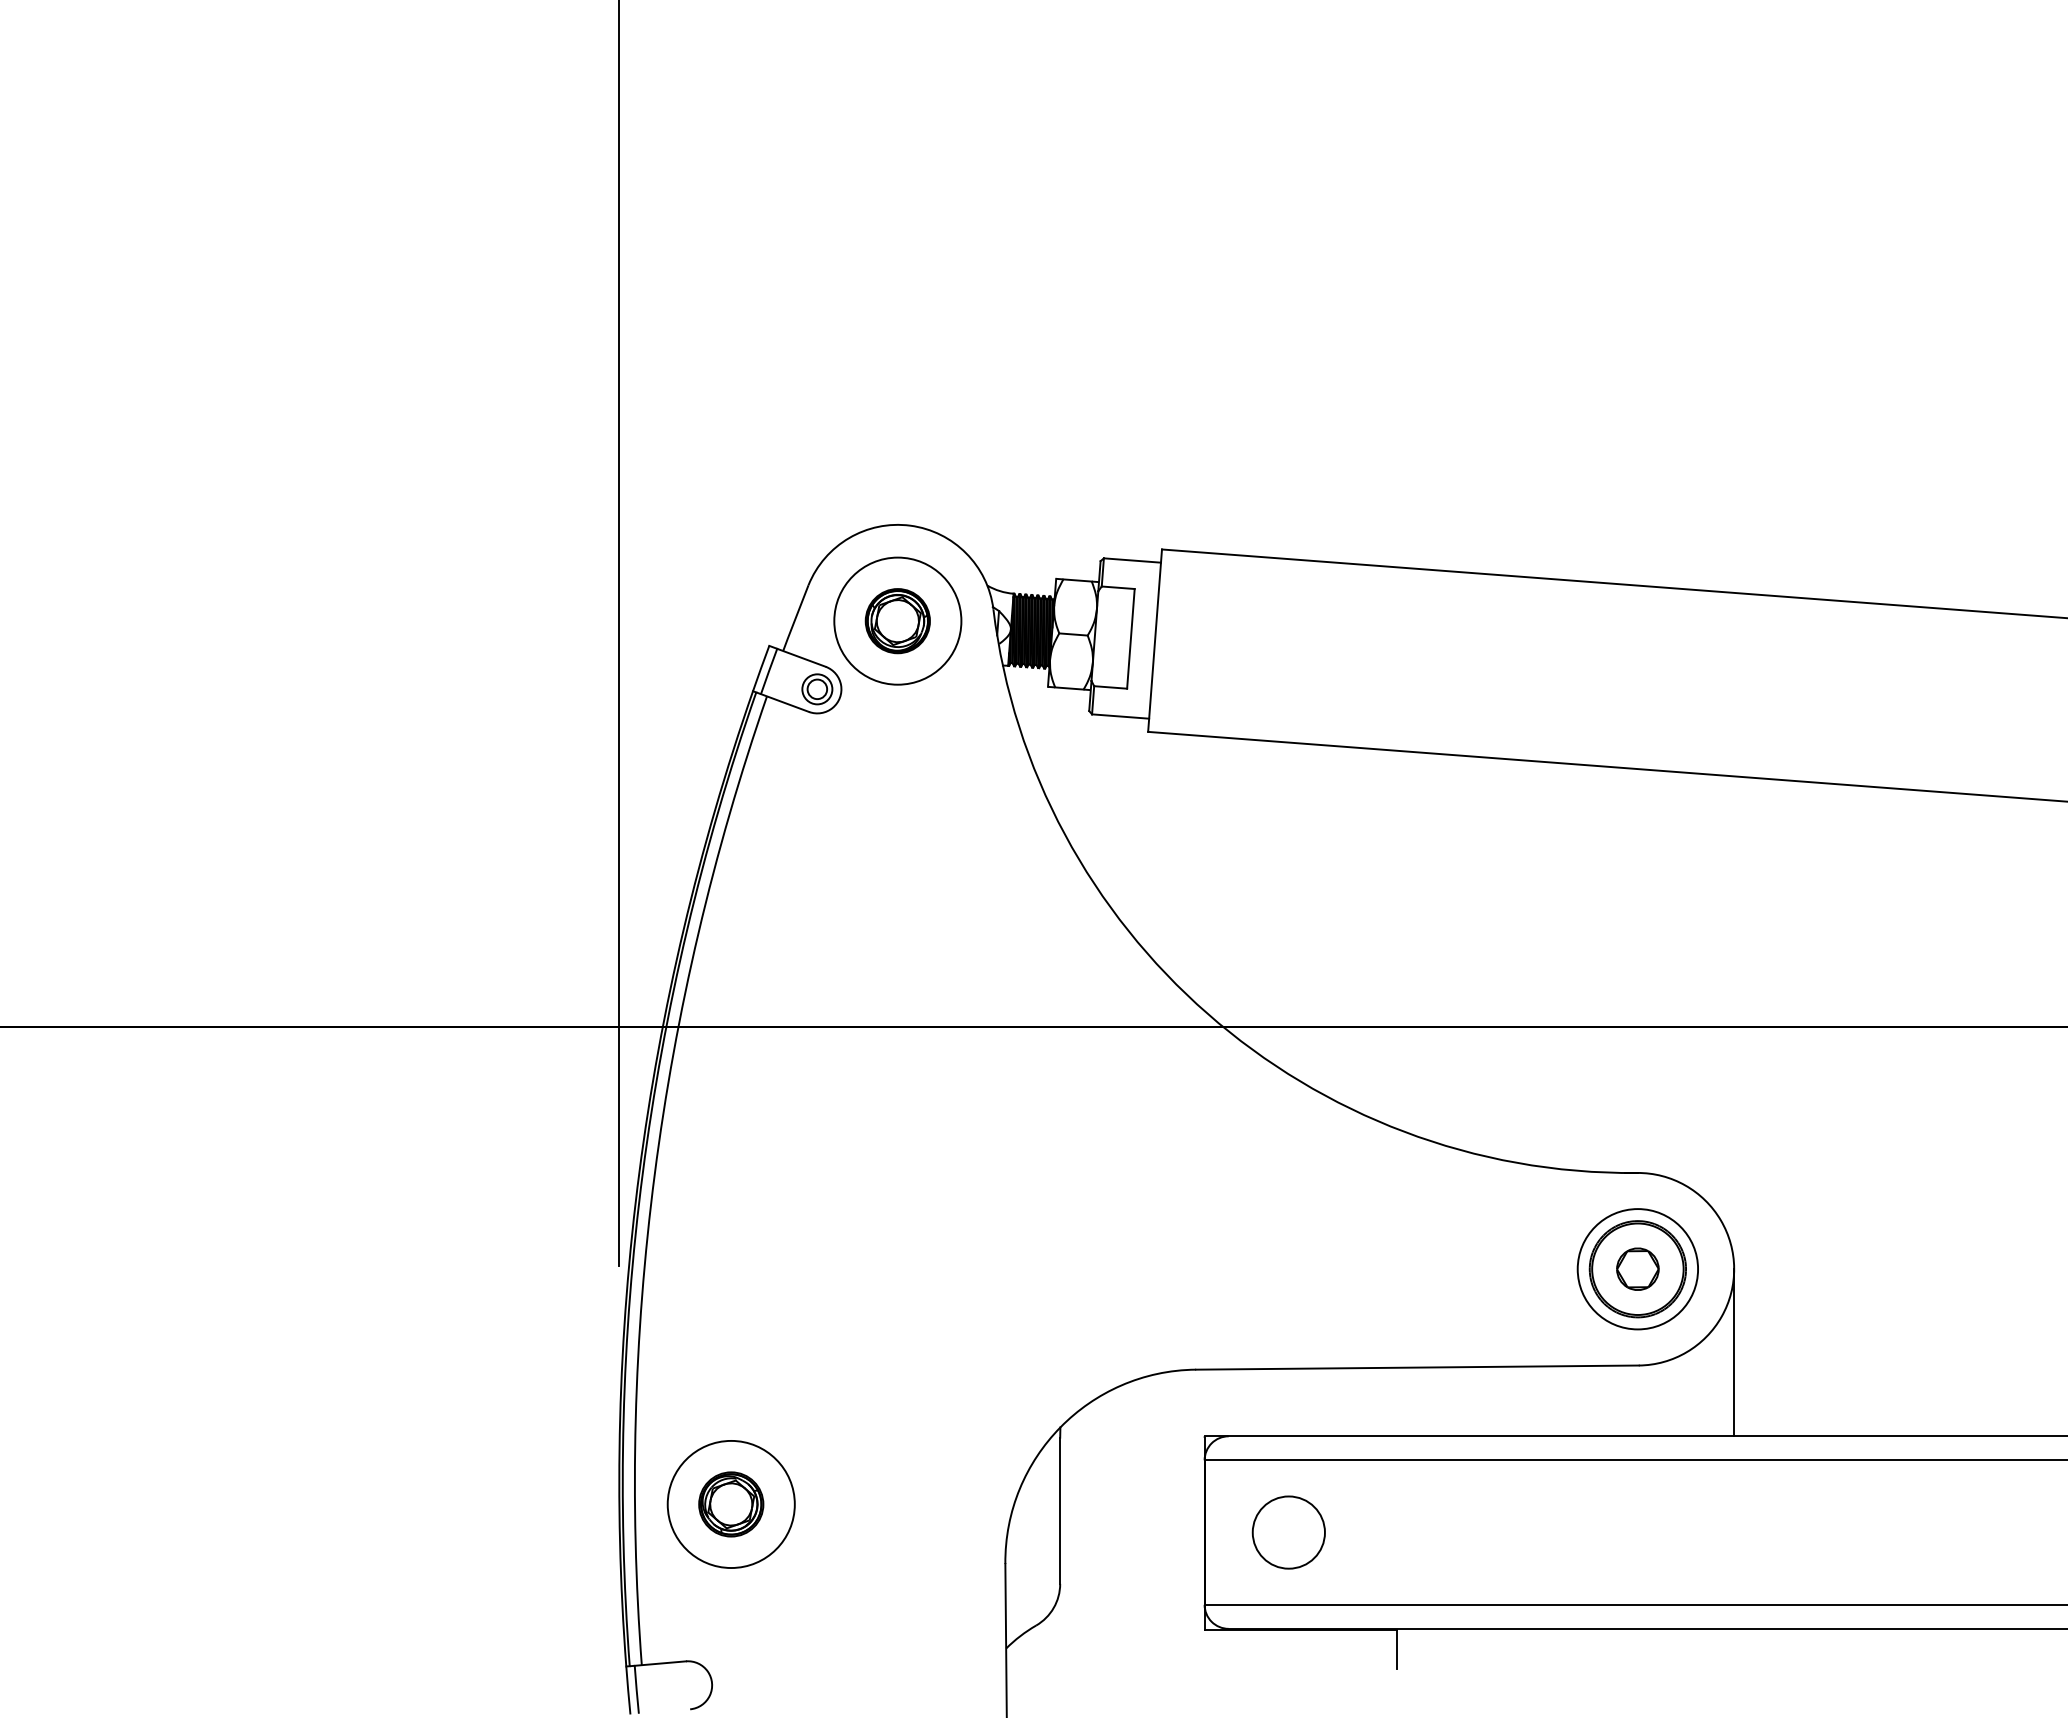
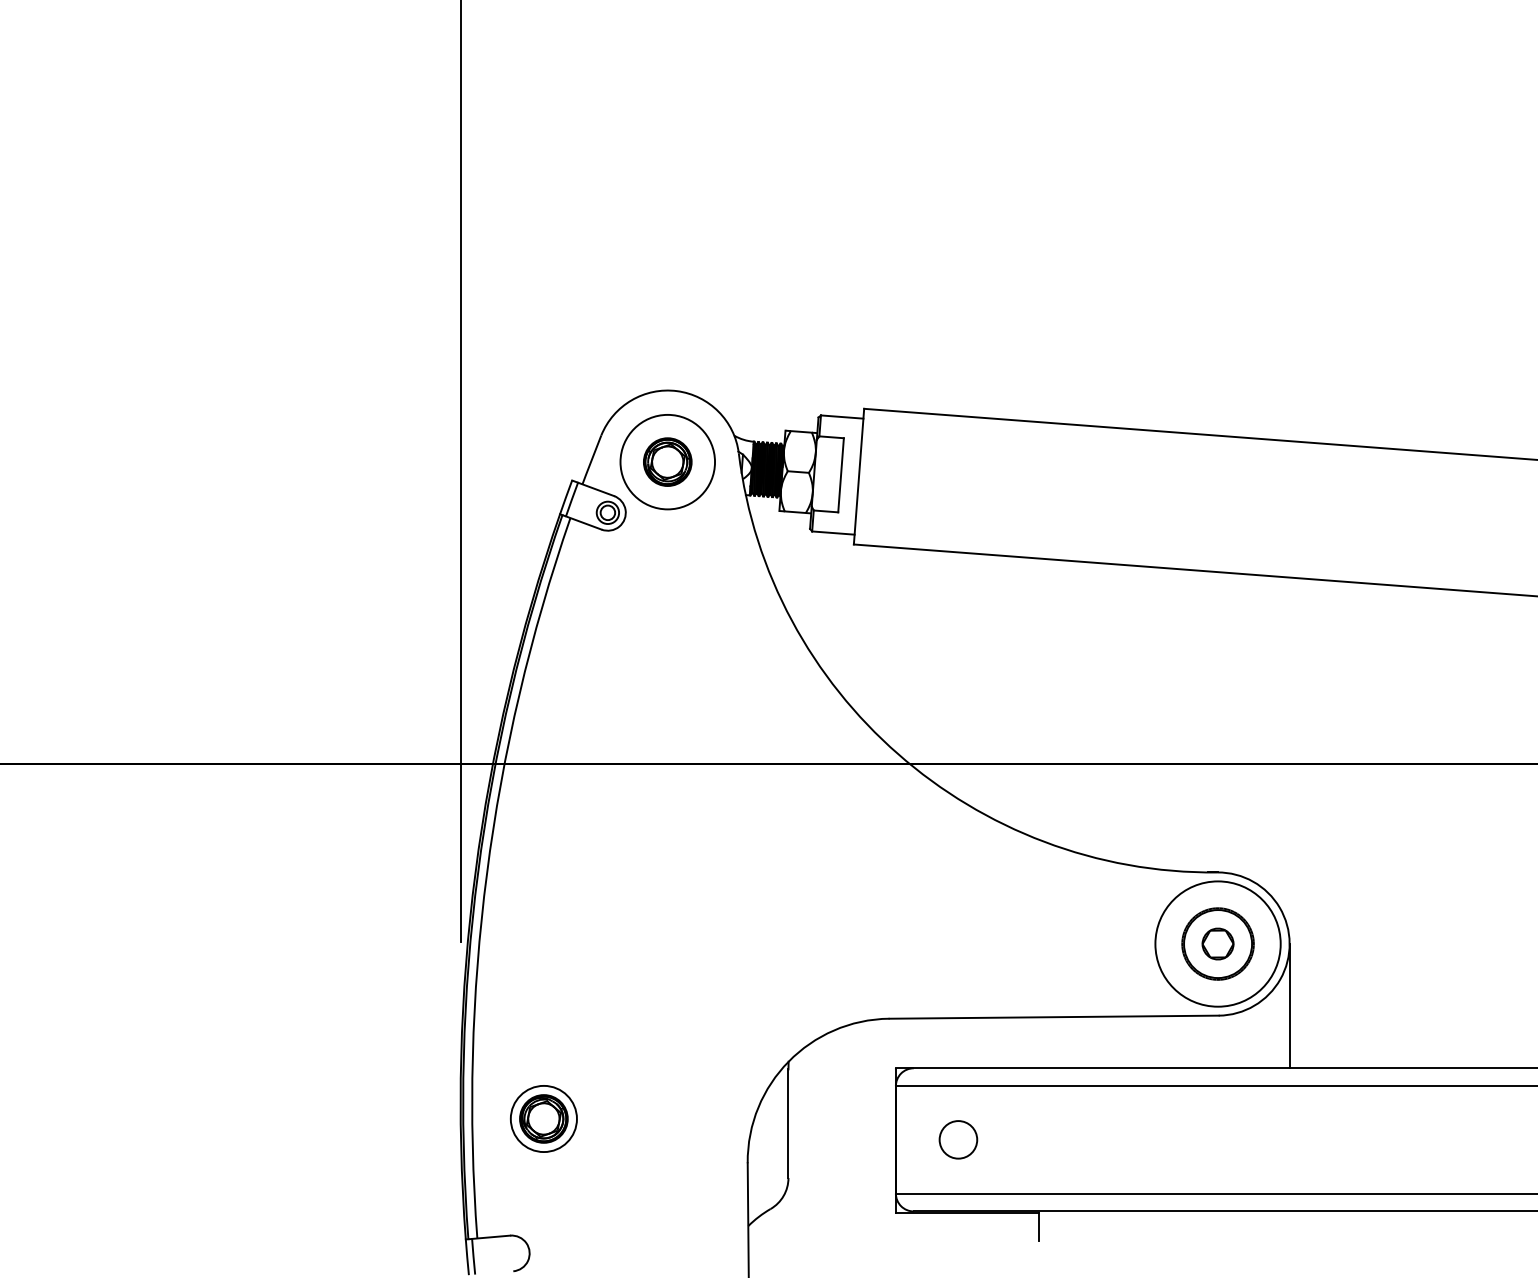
circle: (1637, 1269) -> (1217, 944), size x1.4
circle: (730, 1504) -> (543, 1118), size x0.7
circle: (1288, 1532) -> (958, 1139), size x0.7

